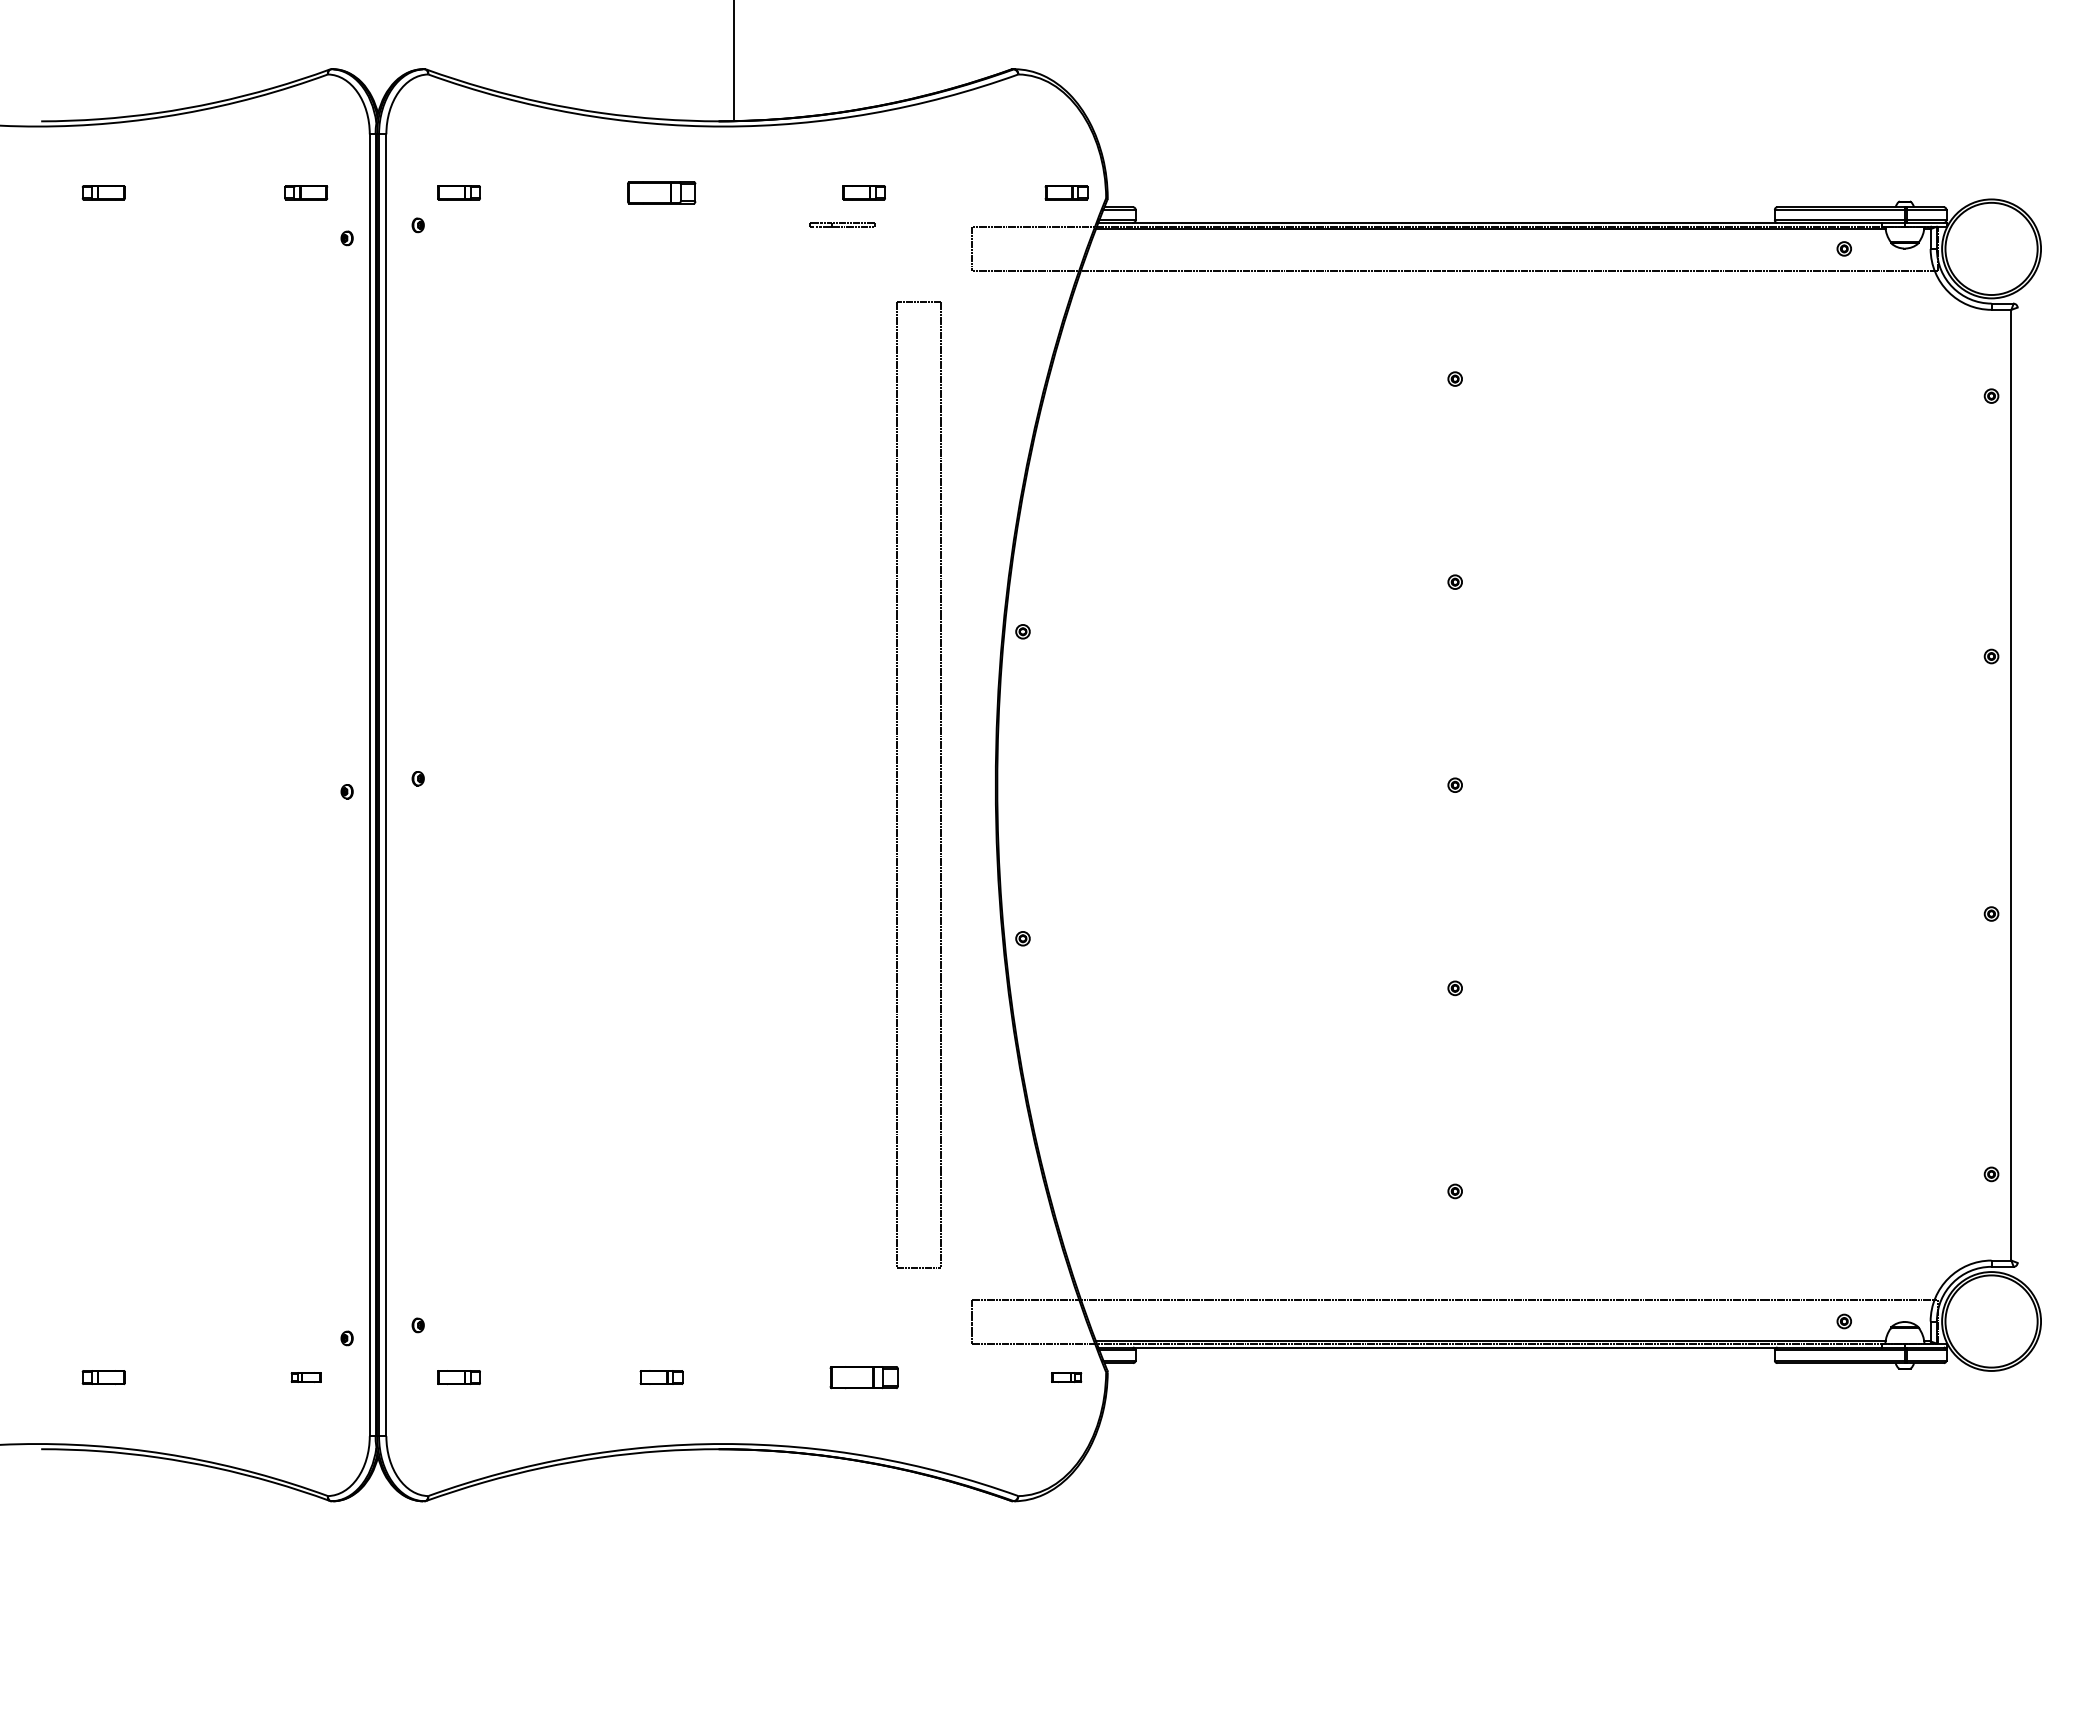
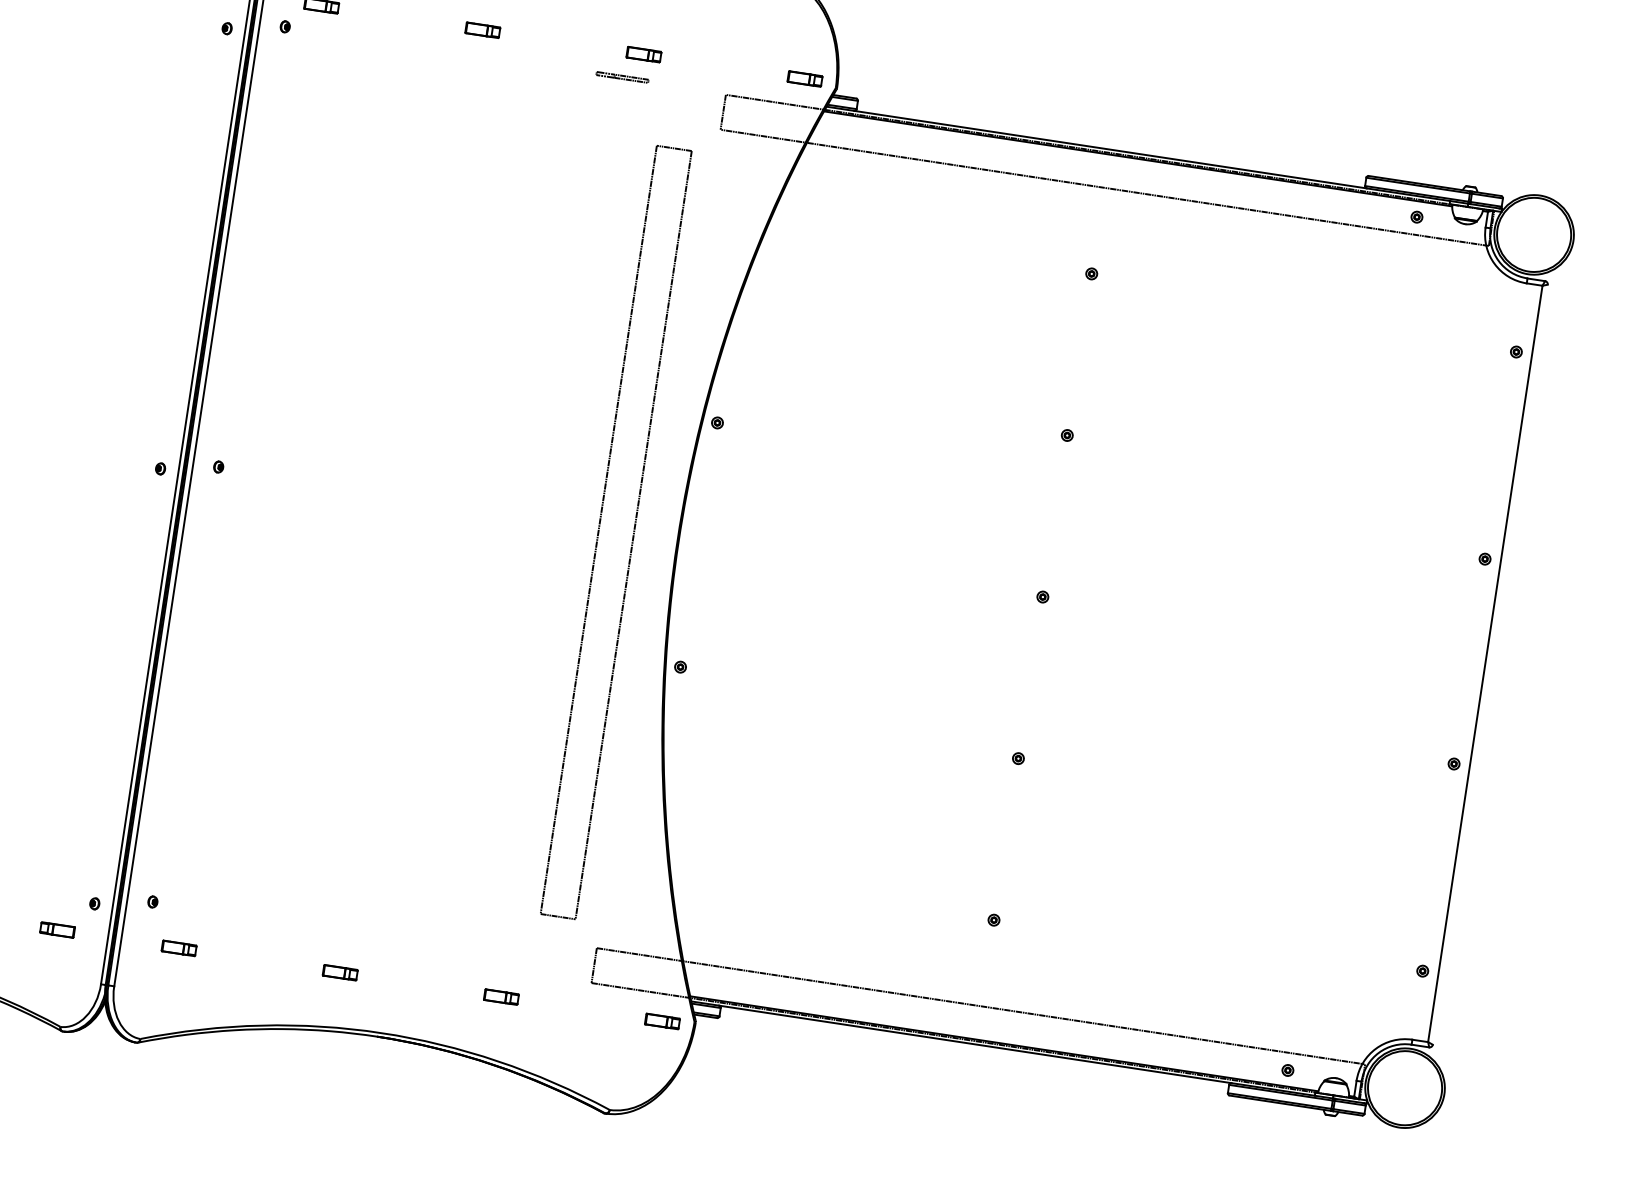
part: (661, 192) -> (482, 29), size x0.62
part: (306, 1377) -> (57, 930), size x1.43
part: (863, 1377) -> (500, 997), size x0.62
part: (1066, 1377) -> (662, 1021), size x1.43

